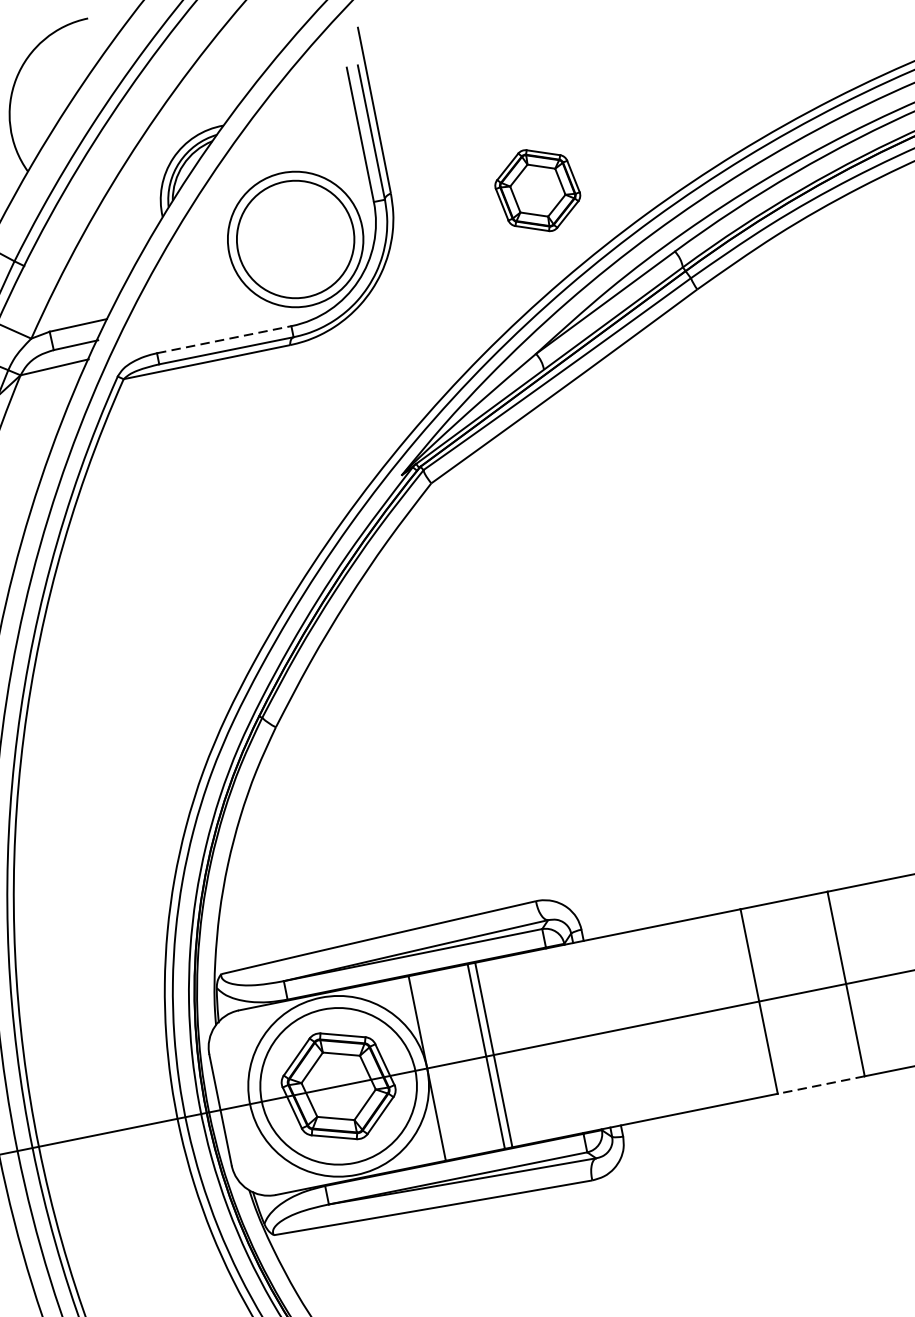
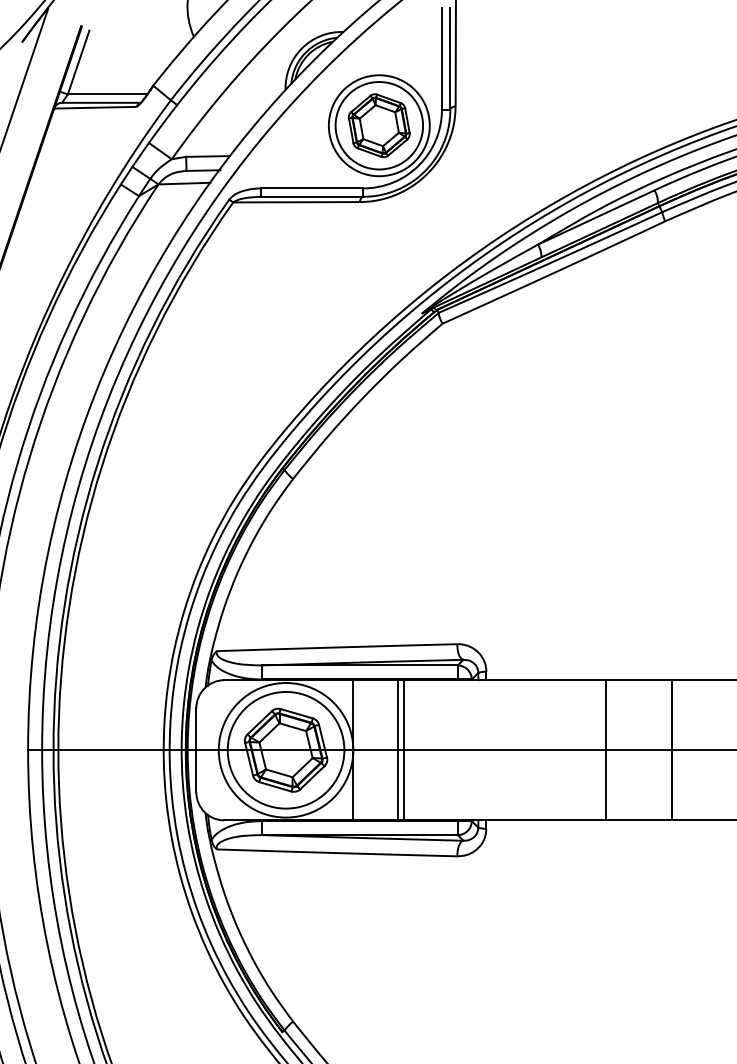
part: (536, 190) -> (378, 125), moved
line: (224, 339) -> (312, 188), dashed -> solid
line: (821, 1085) -> (638, 820), dashed -> solid

